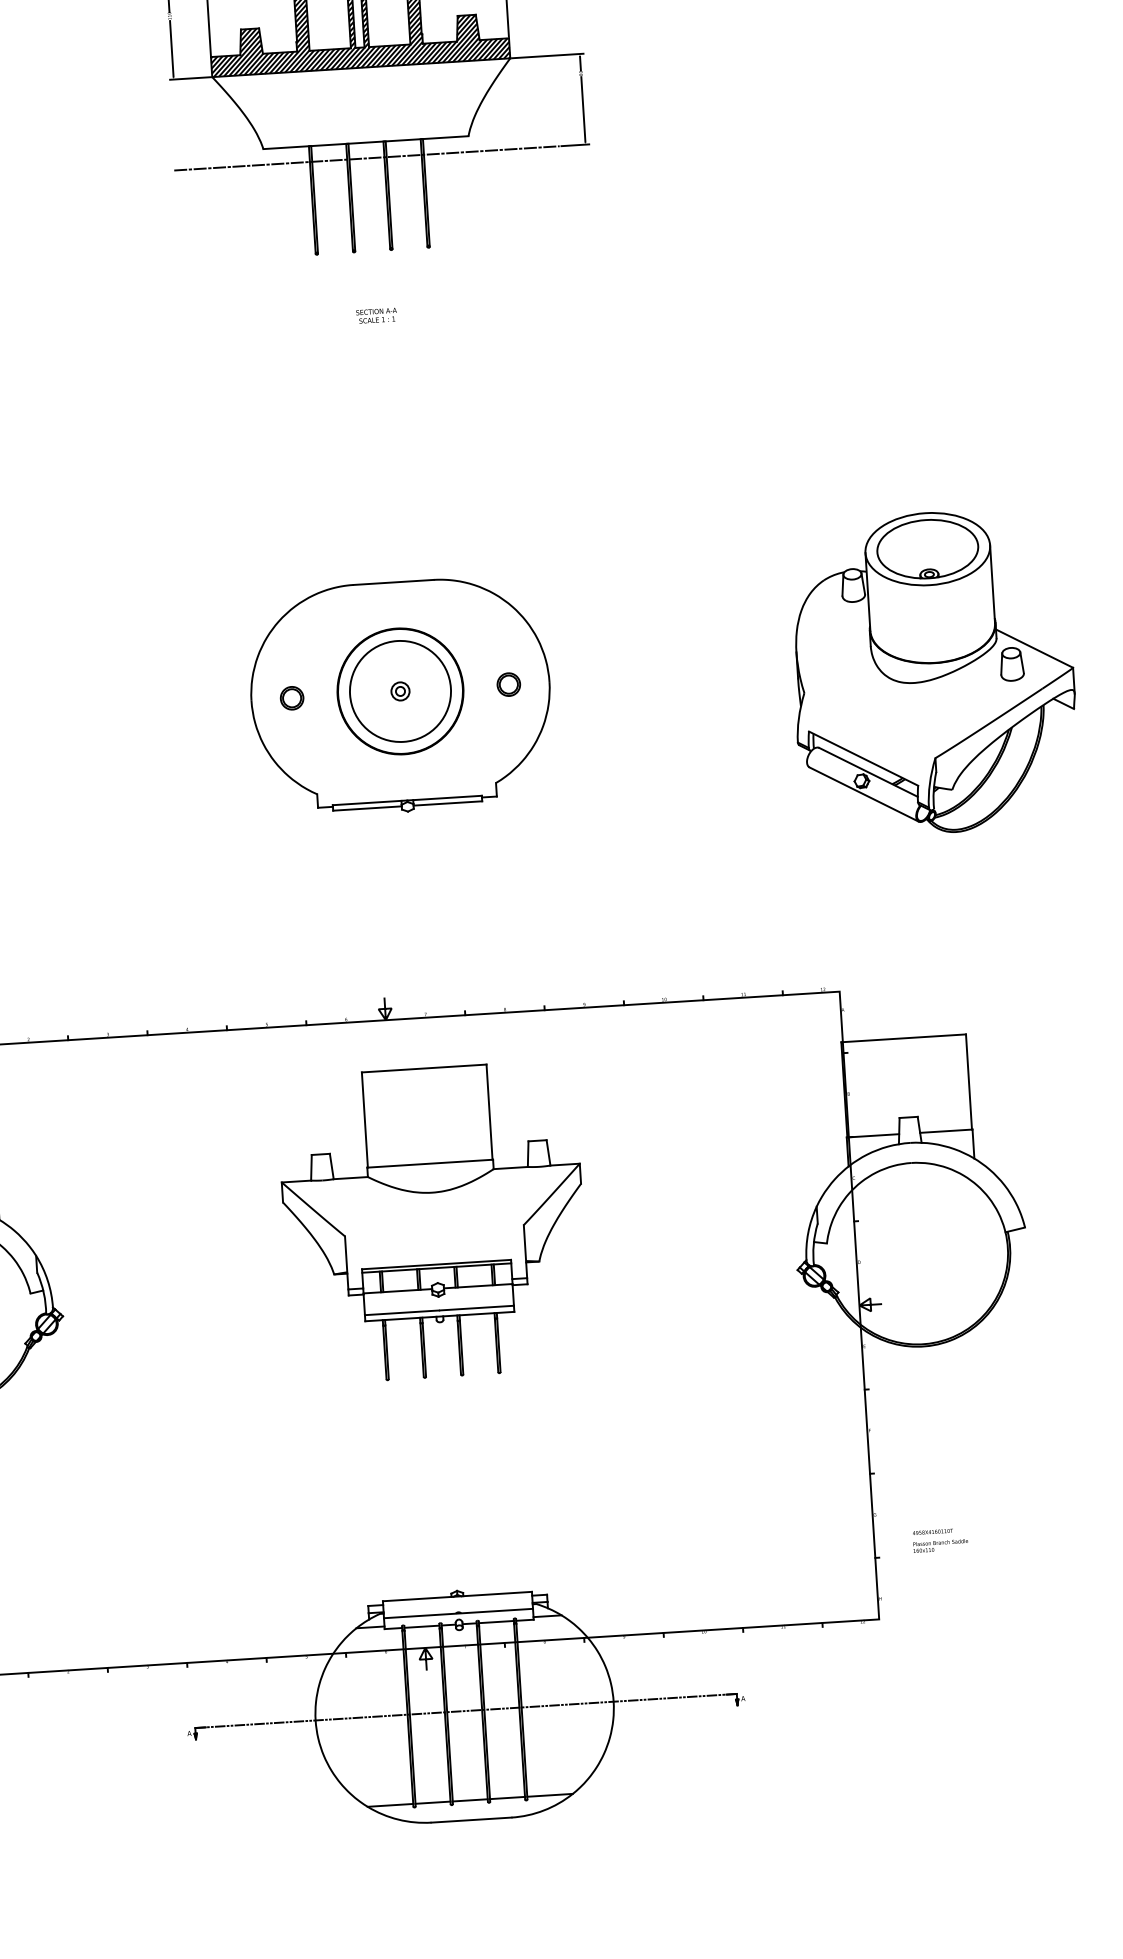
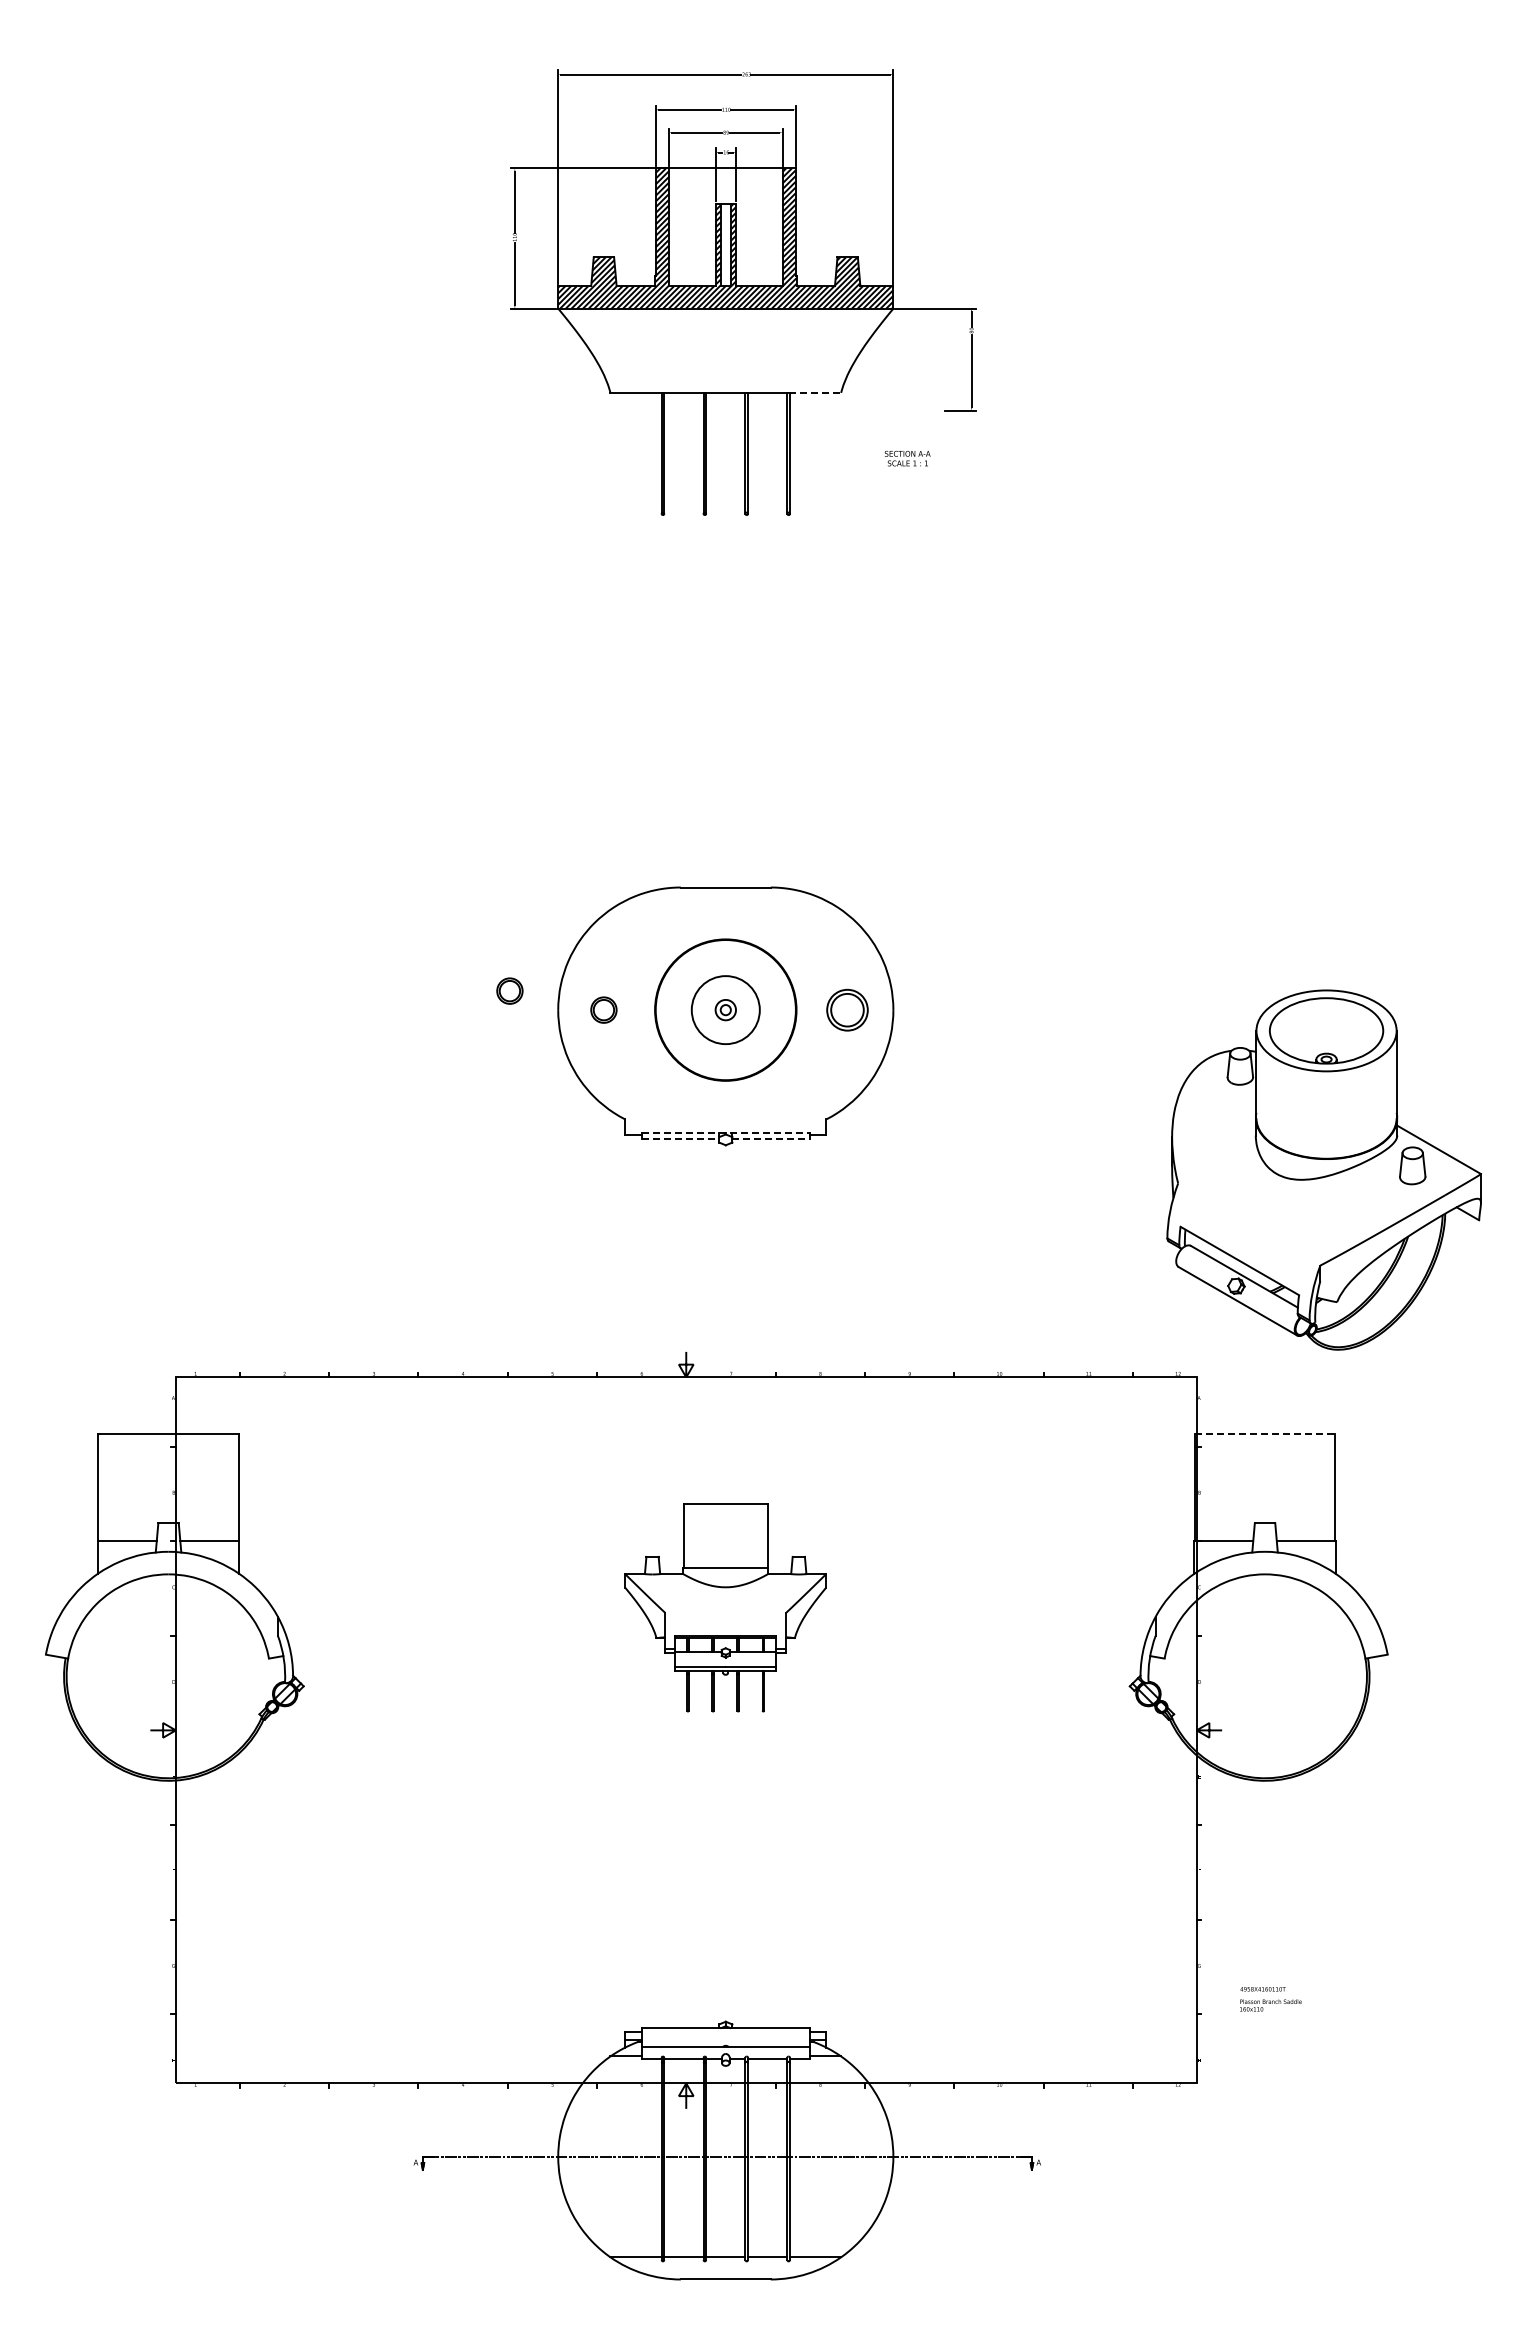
line: (445, 137) -> (815, 392), solid -> dashed
line: (366, 158) -> (725, 410), removed
text: (376, 315) -> (907, 458), moved
part: (932, 672) -> (1323, 1169), moved
part: (508, 684) -> (847, 1009), size x1.6
part: (207, 686) -> (509, 990), added
circle: (400, 690) -> (725, 1009), size x0.6
line: (407, 800) -> (725, 1132), solid -> dashed
line: (448, 803) -> (771, 1138), solid -> dashed
line: (367, 808) -> (680, 1138), solid -> dashed
line: (904, 1038) -> (1265, 1434), solid -> dashed
part: (433, 1222) -> (725, 1607), size x0.6

